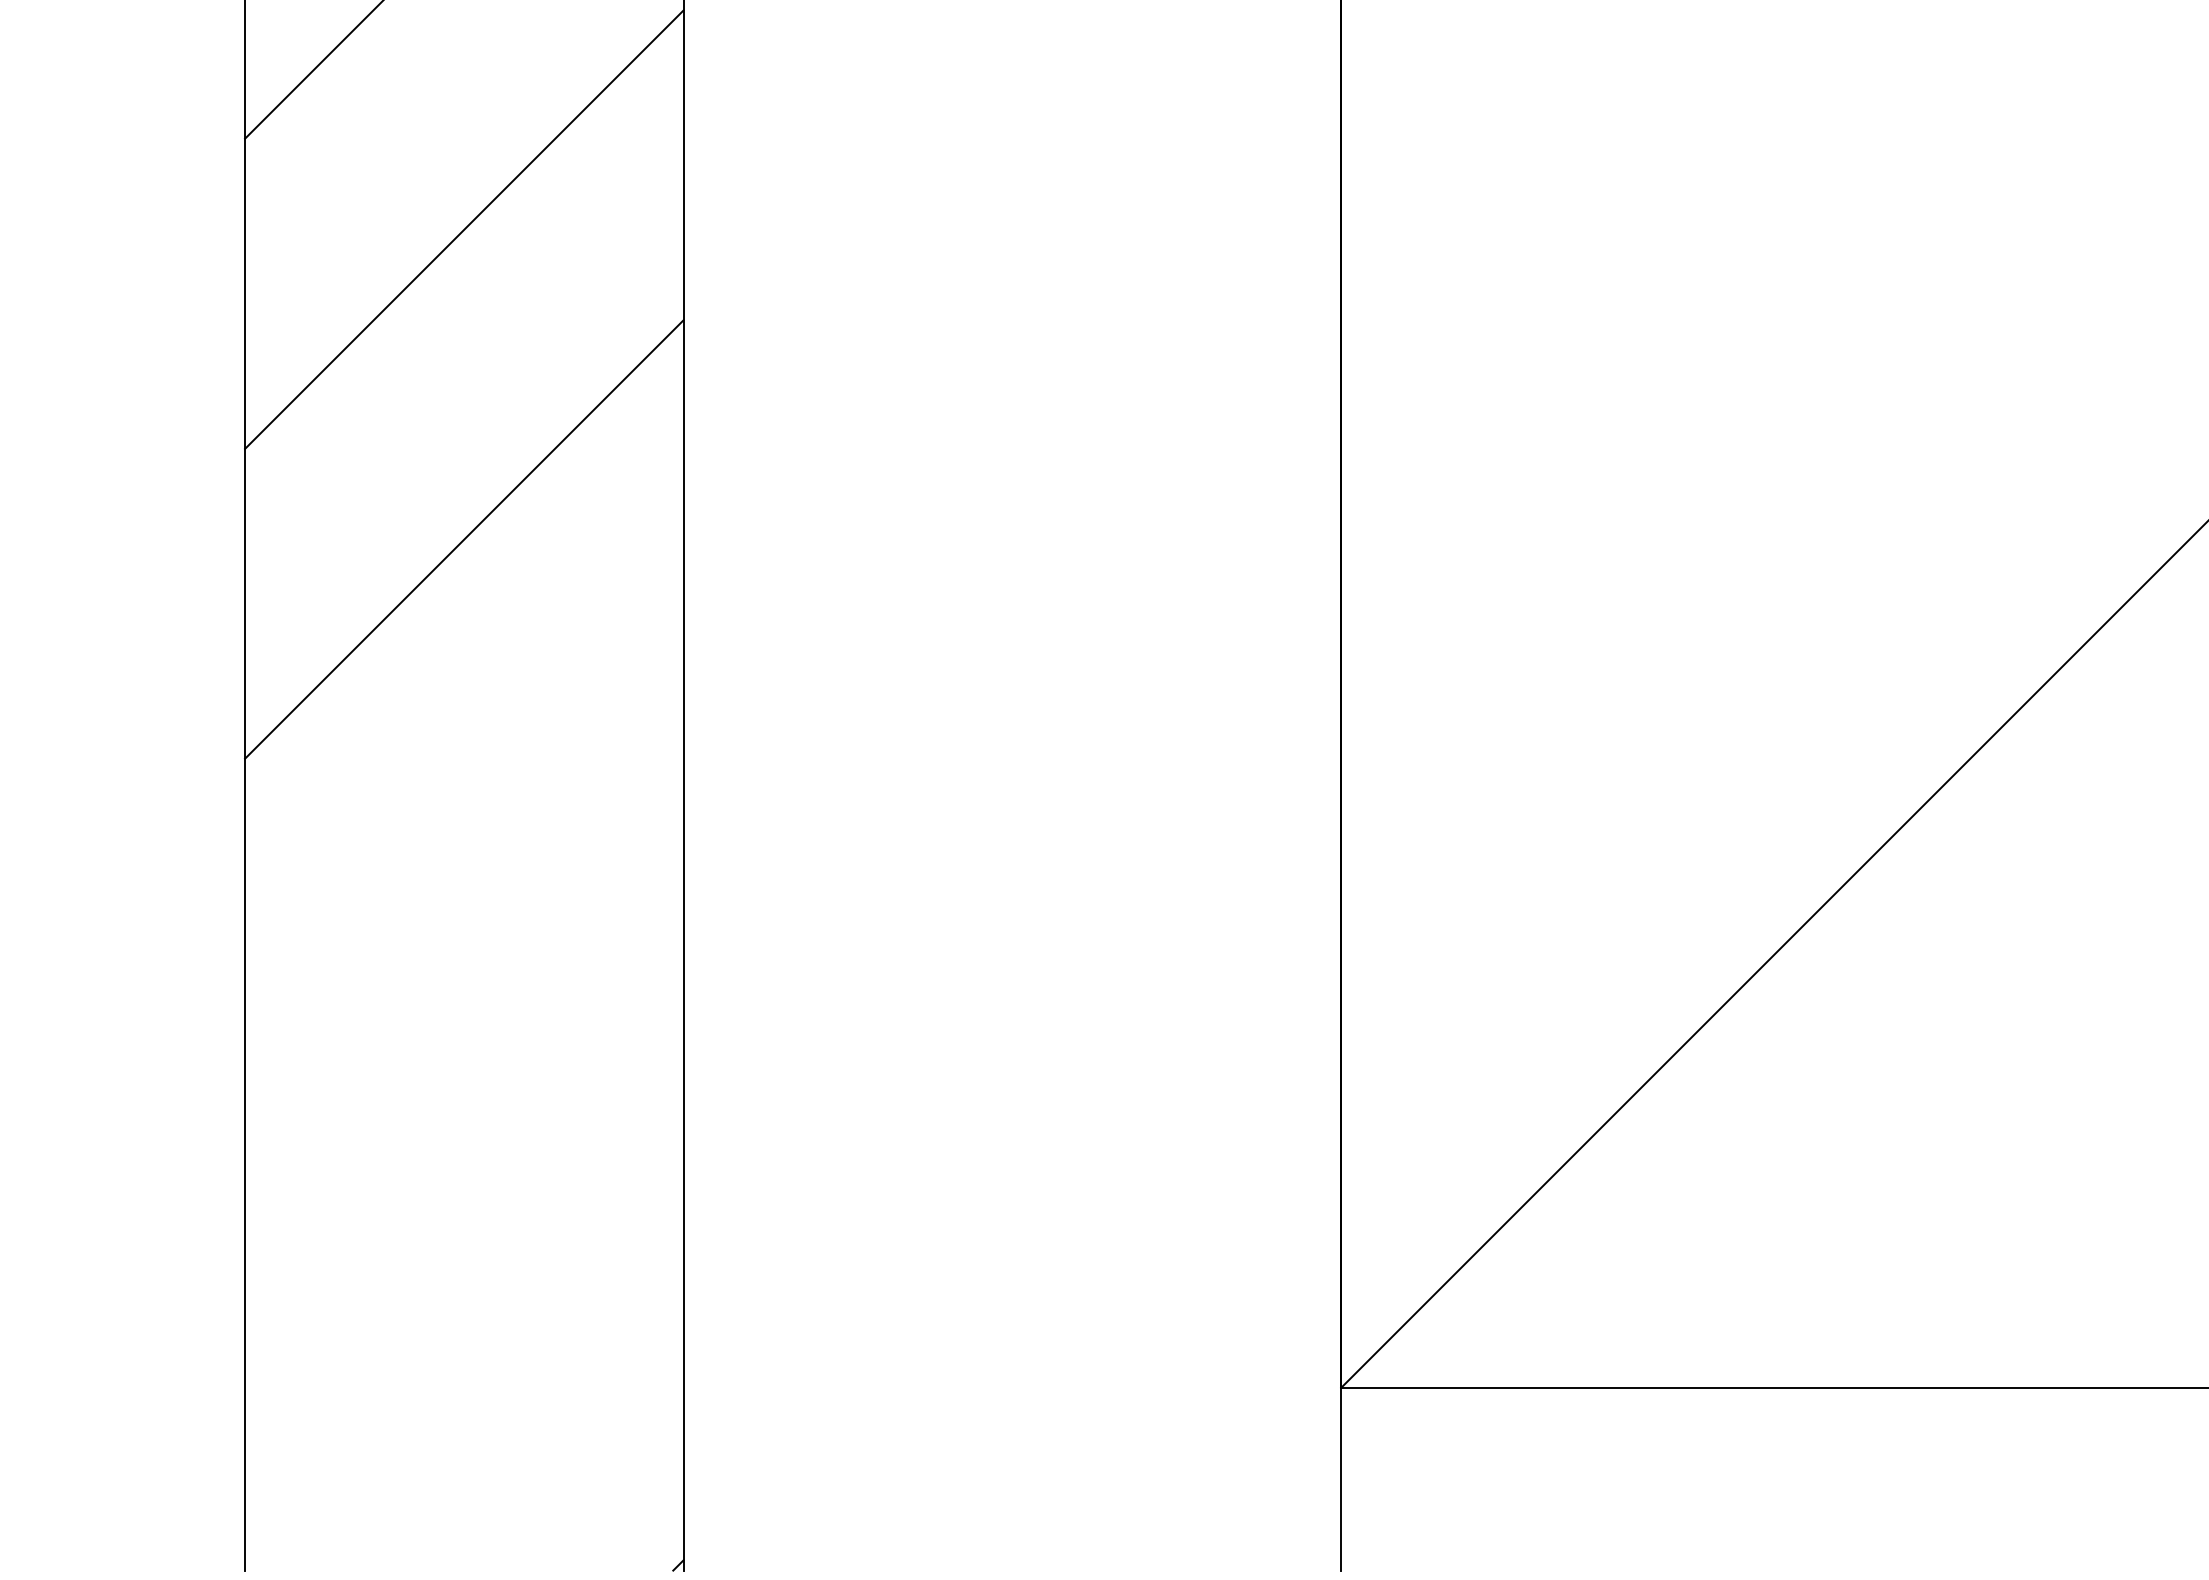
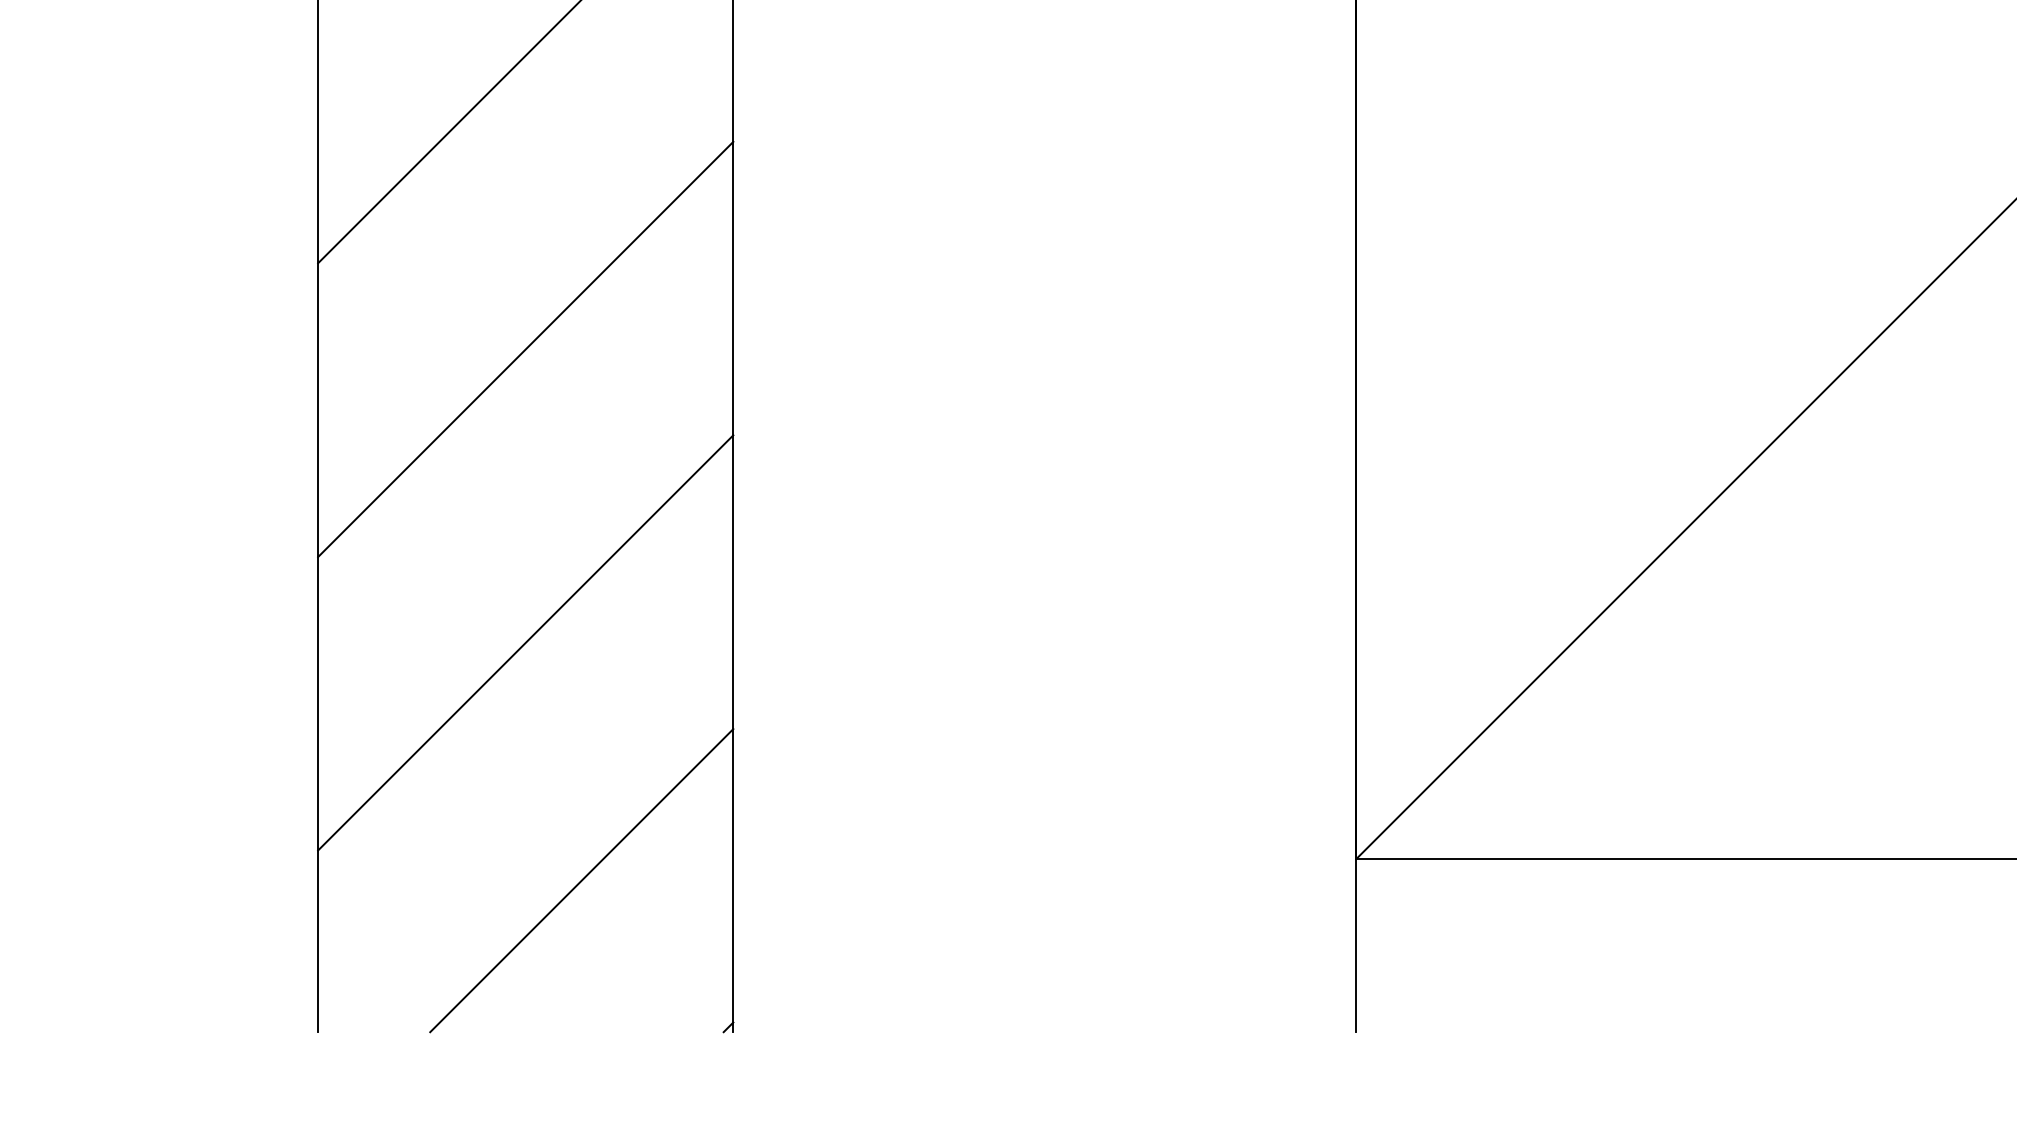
line: (464, 849) -> (525, 349), added
line: (464, 1159) -> (525, 642), added
line: (523, 1410) -> (581, 880), added

